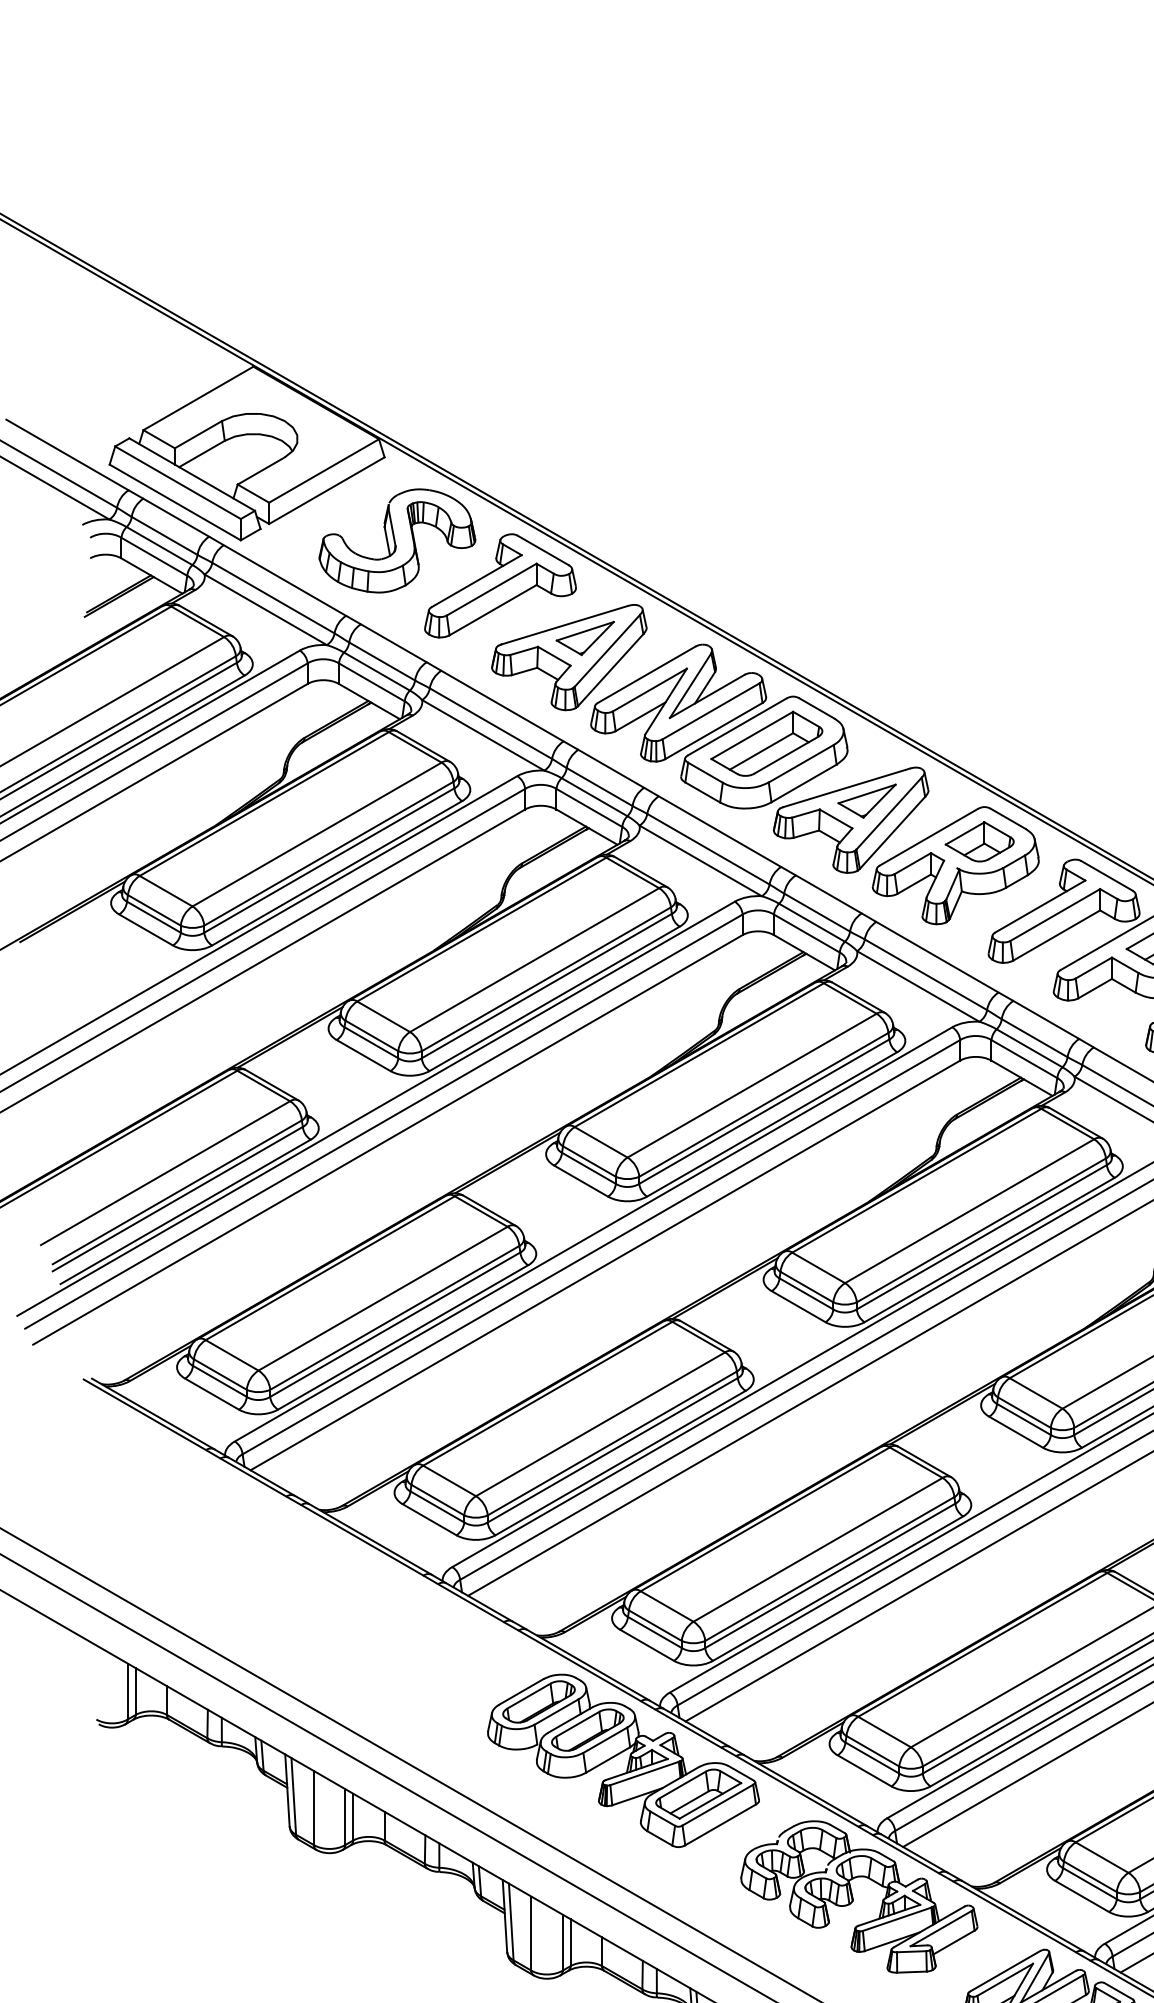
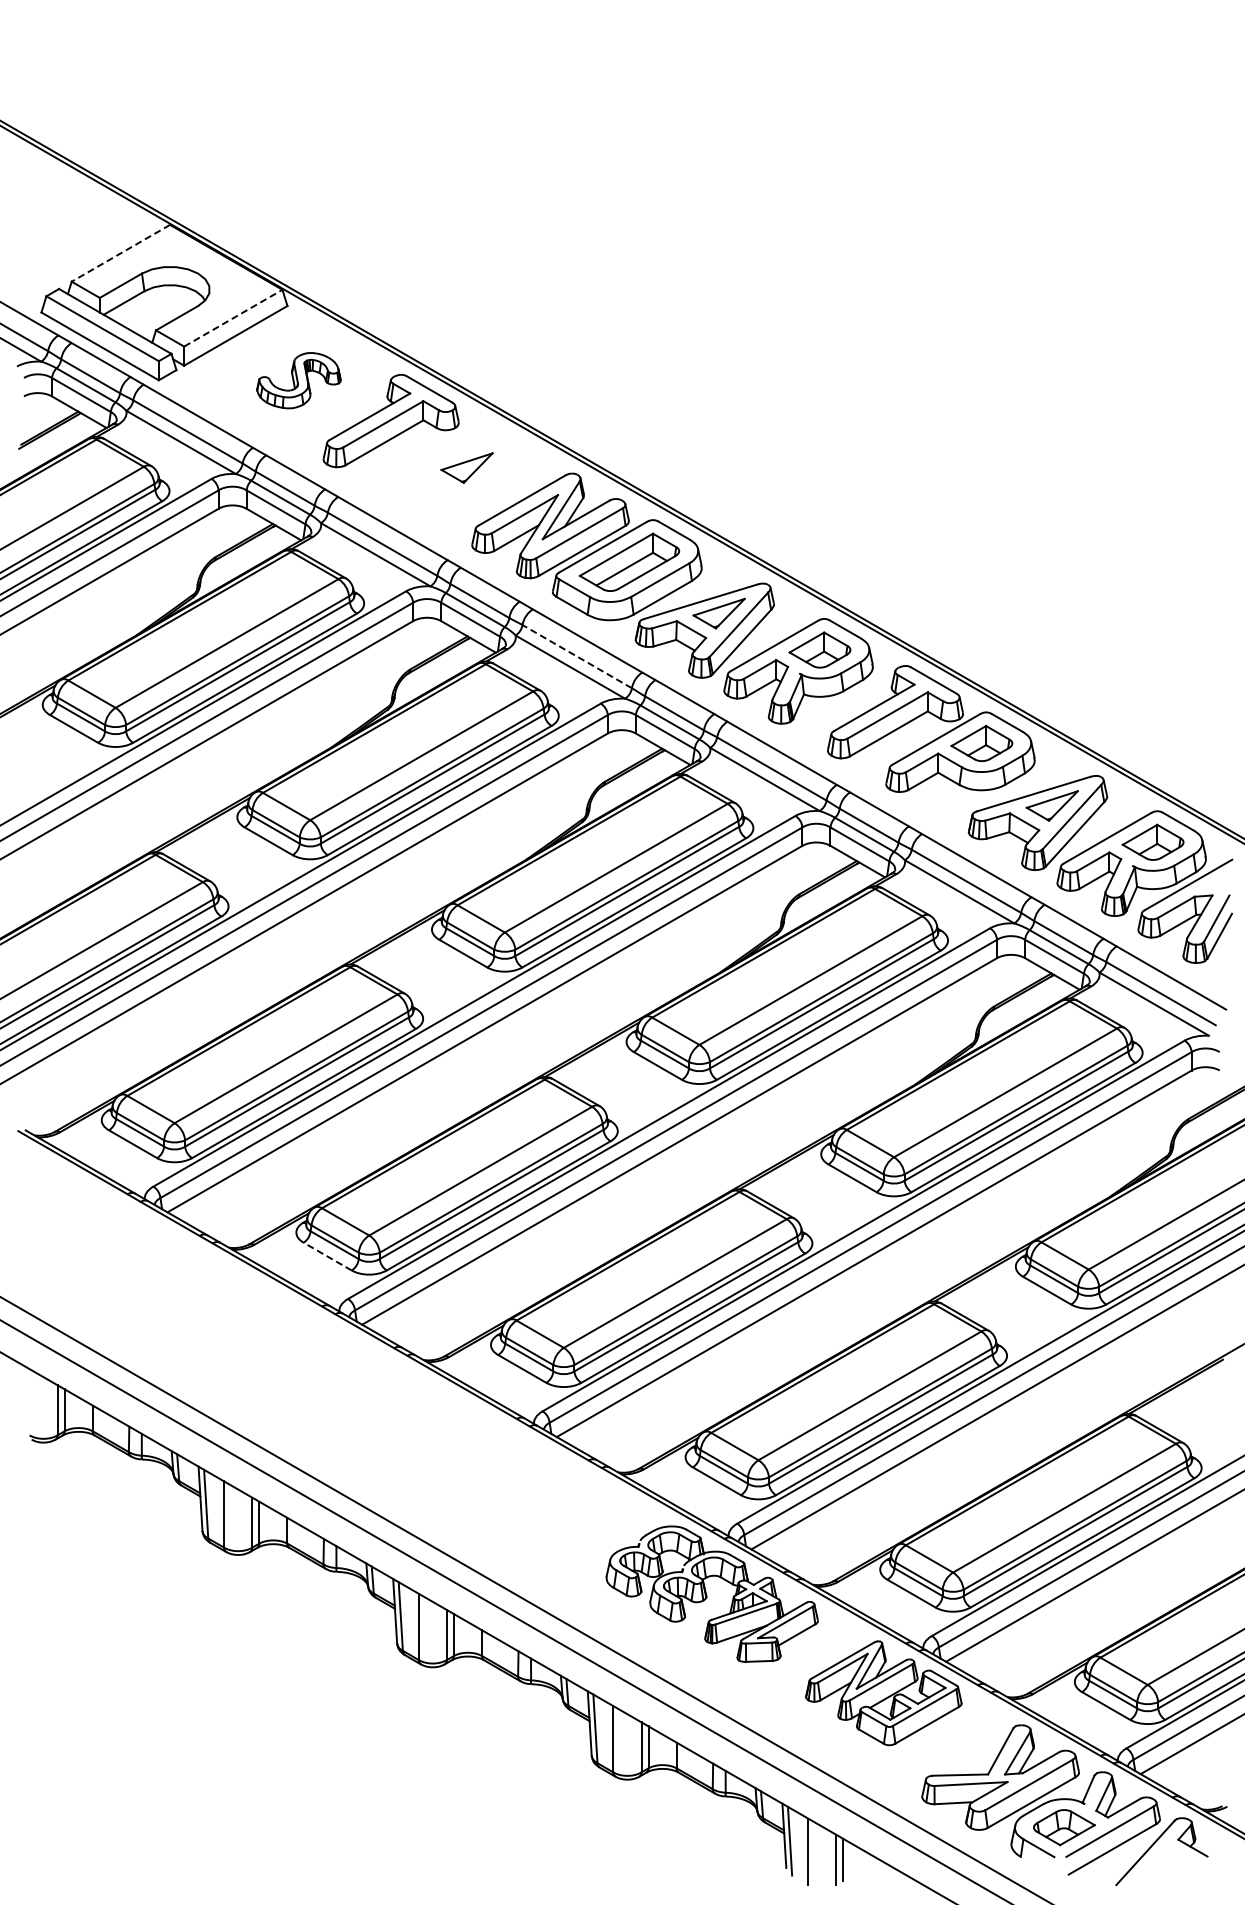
line: (197, 398) -> (120, 253), solid -> dashed
line: (324, 471) -> (233, 318), solid -> dashed
part: (396, 540) -> (298, 380), size x0.6
part: (569, 657) -> (452, 485), removed
line: (707, 849) -> (576, 656), solid -> dashed
line: (429, 1519) -> (327, 1256), solid -> dashed
part: (623, 1761) -> (501, 1472), removed

